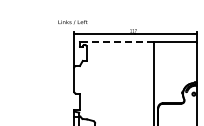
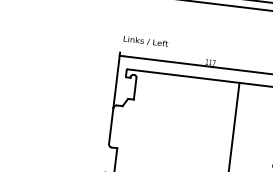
text: (72, 22) -> (145, 41), moved
line: (117, 41) -> (184, 75), dashed -> solid

